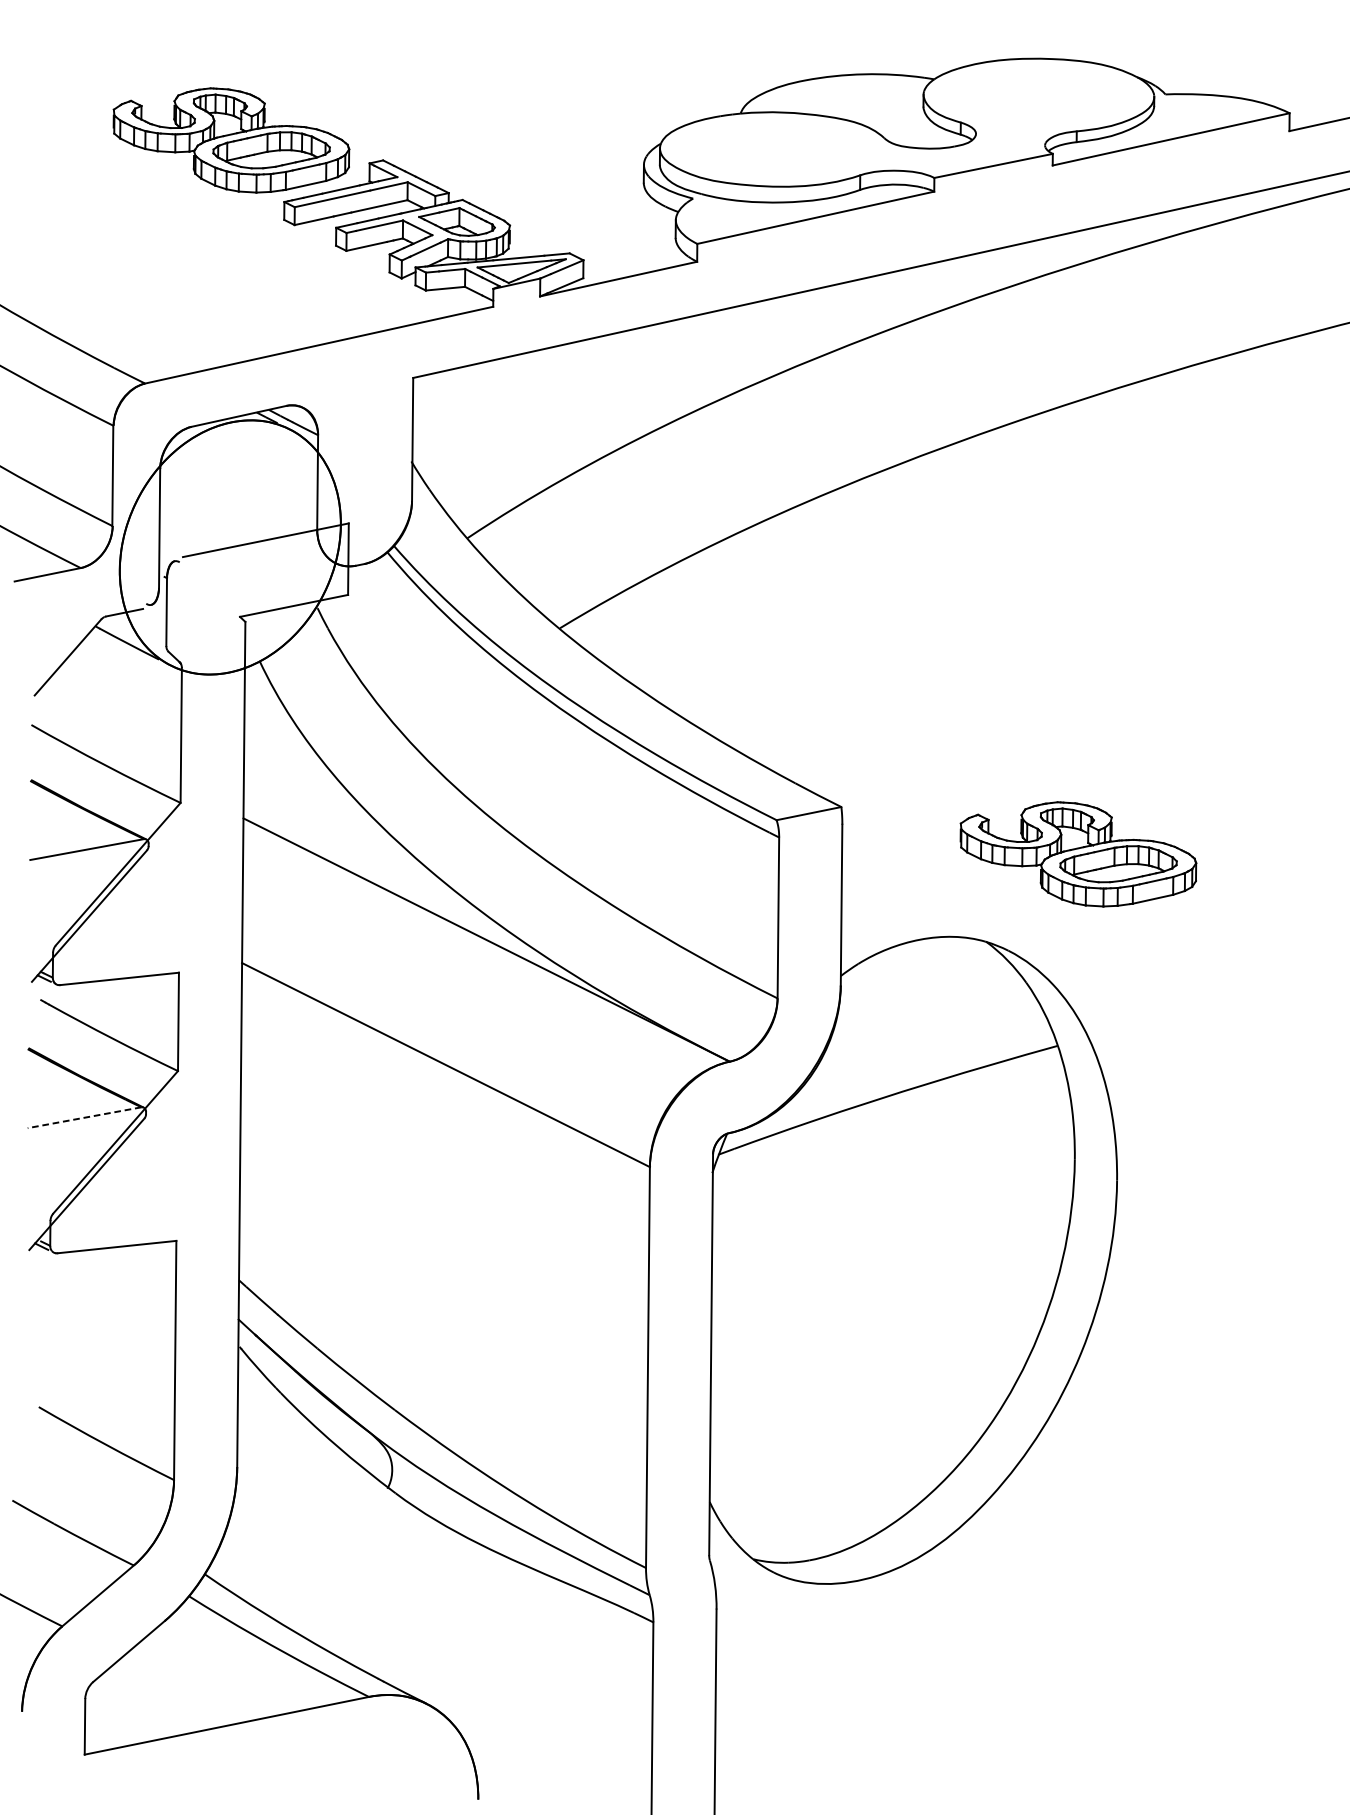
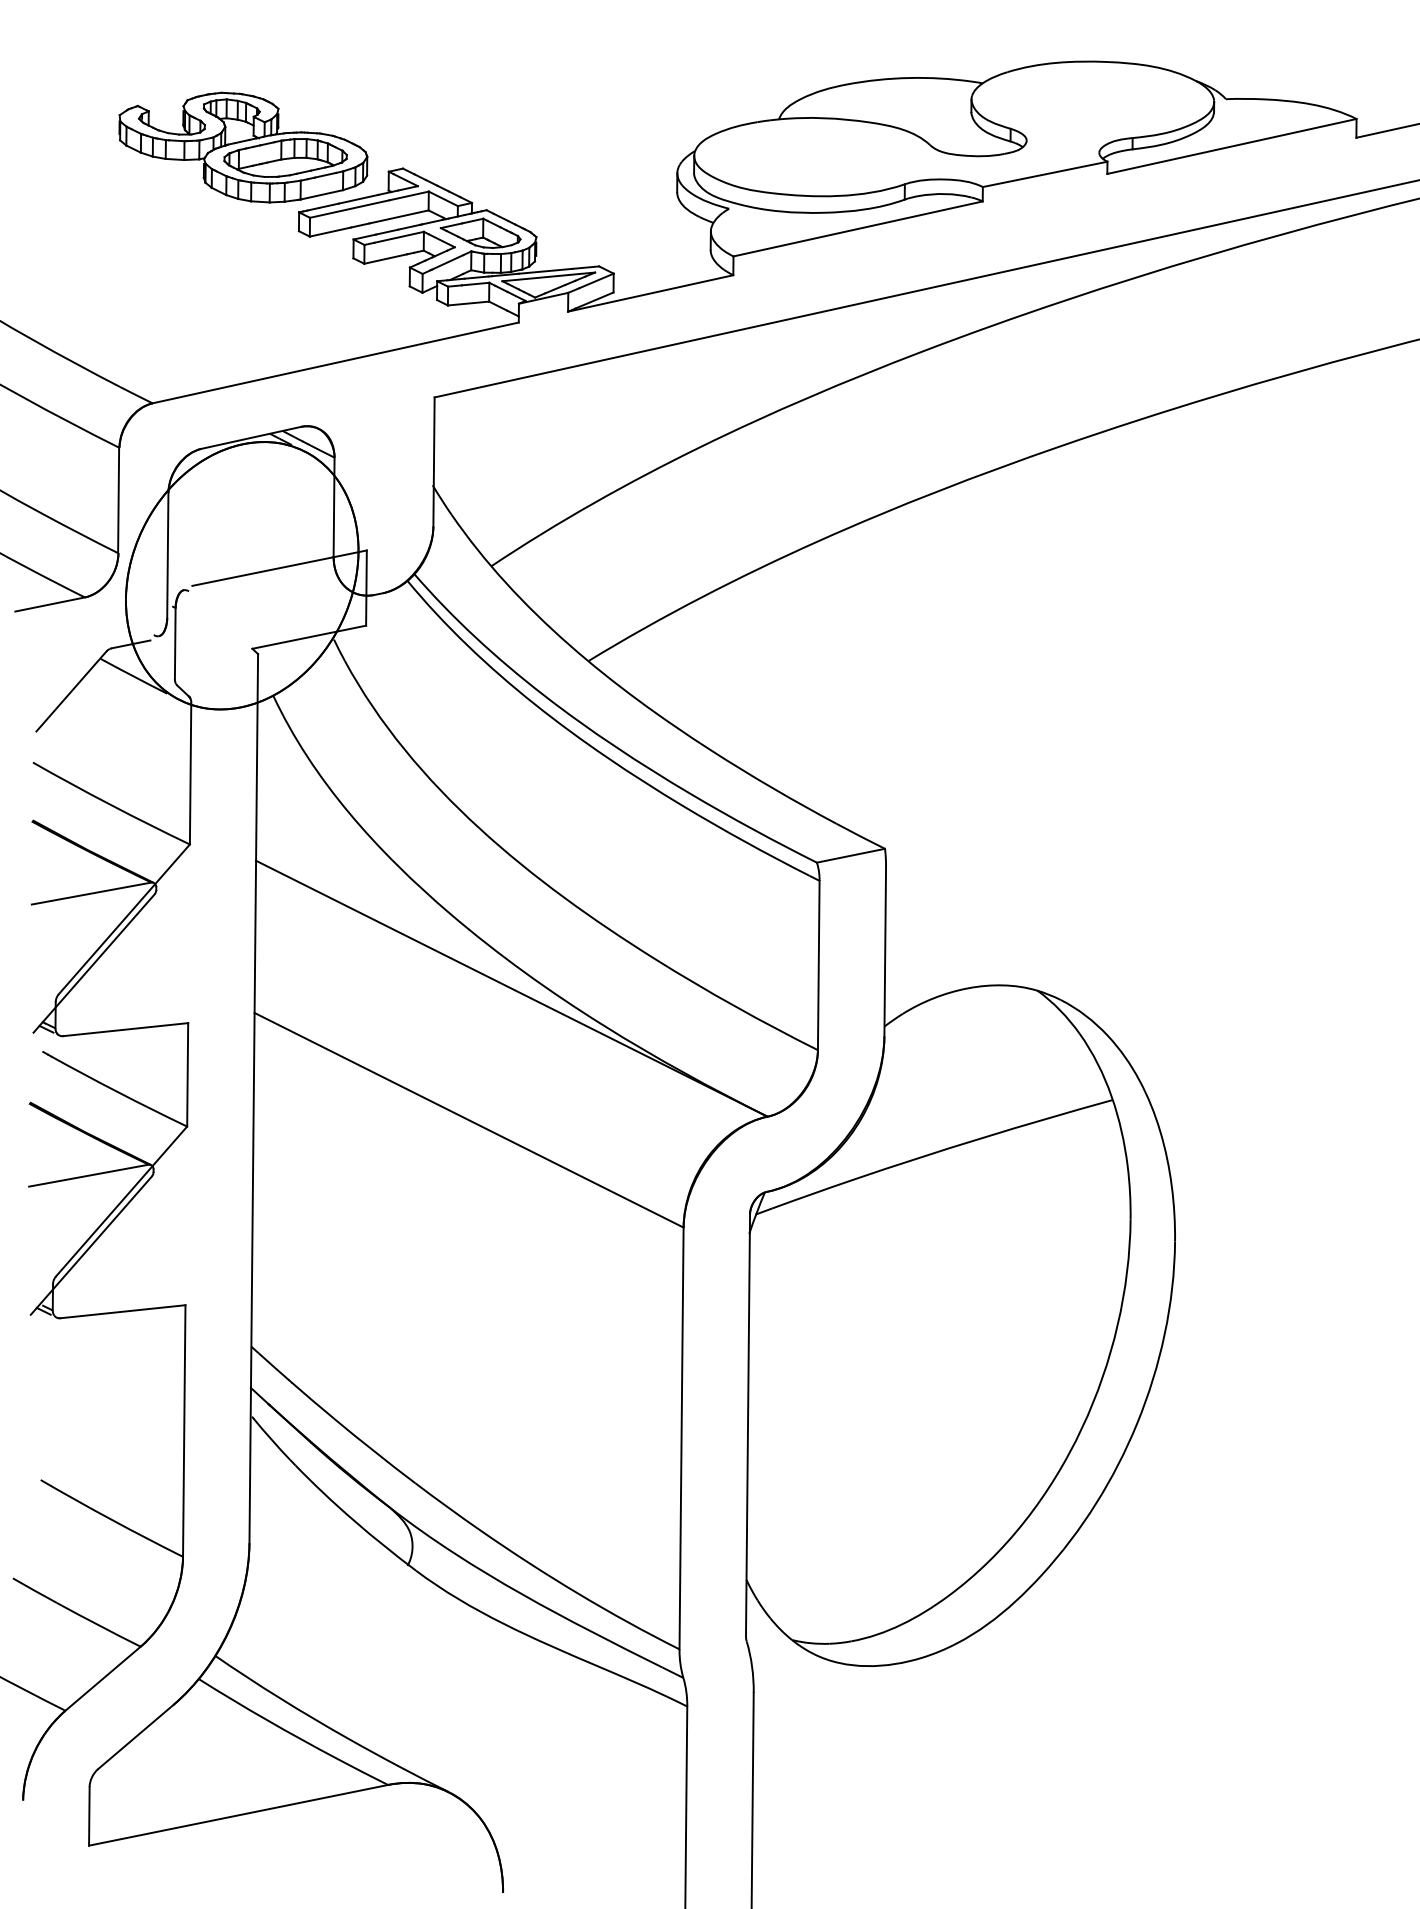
part: (1078, 854) -> (1134, 898), removed
line: (84, 1117) -> (88, 1175), dashed -> solid

